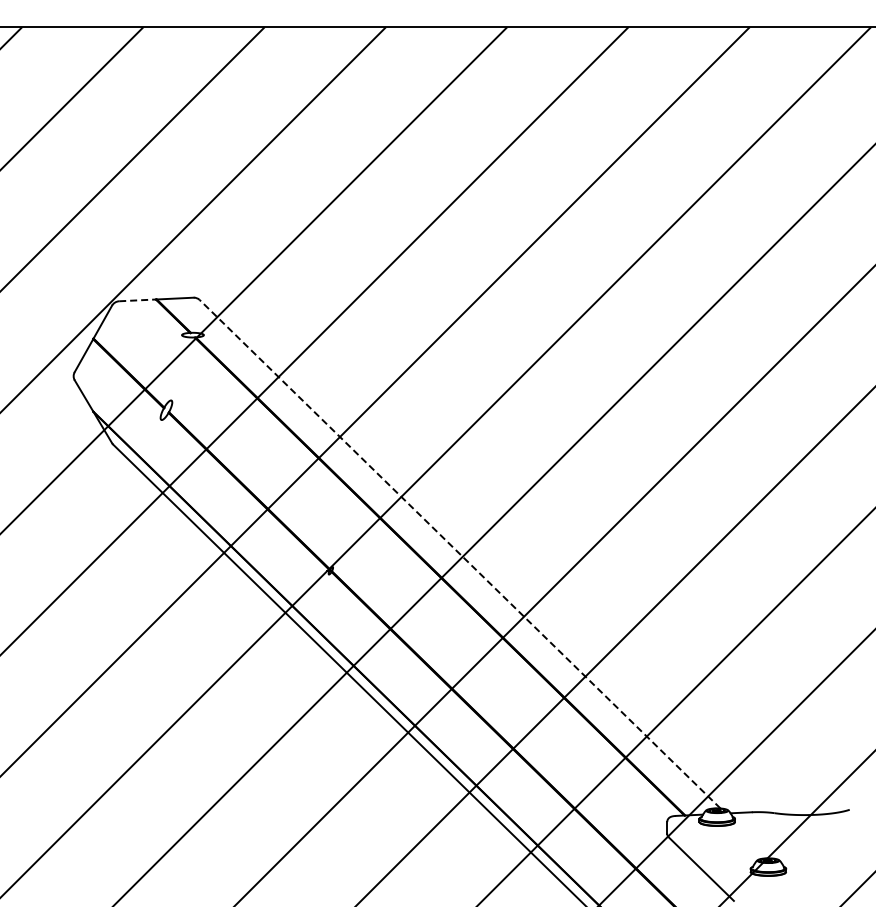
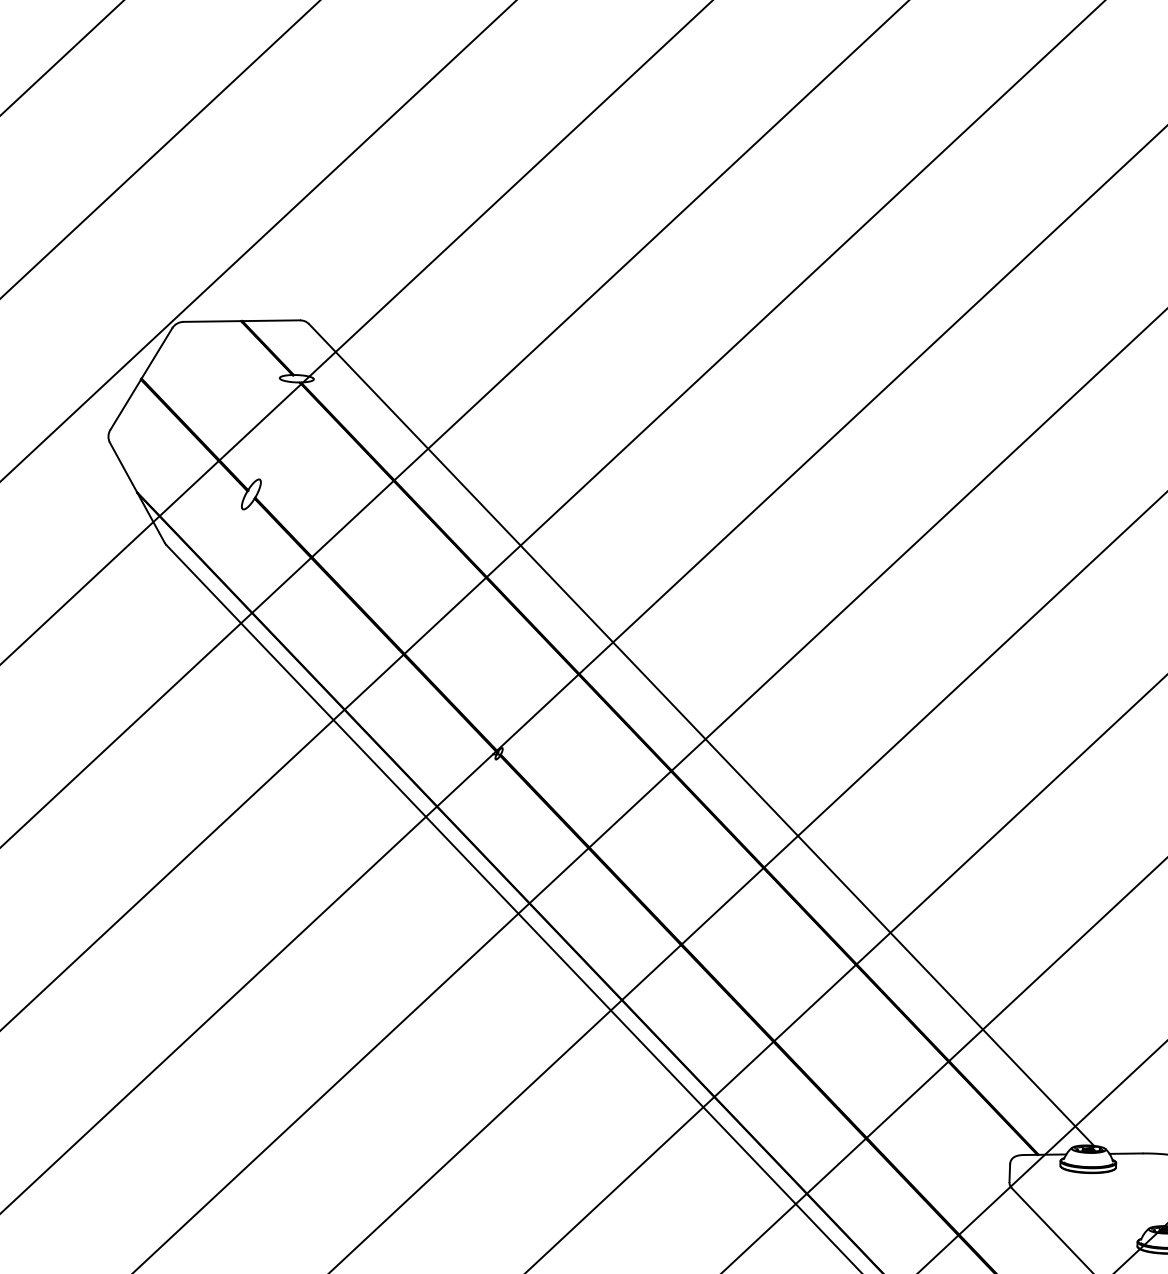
line: (138, 300) -> (213, 321), dashed -> solid
line: (459, 553) -> (700, 733), dashed -> solid

